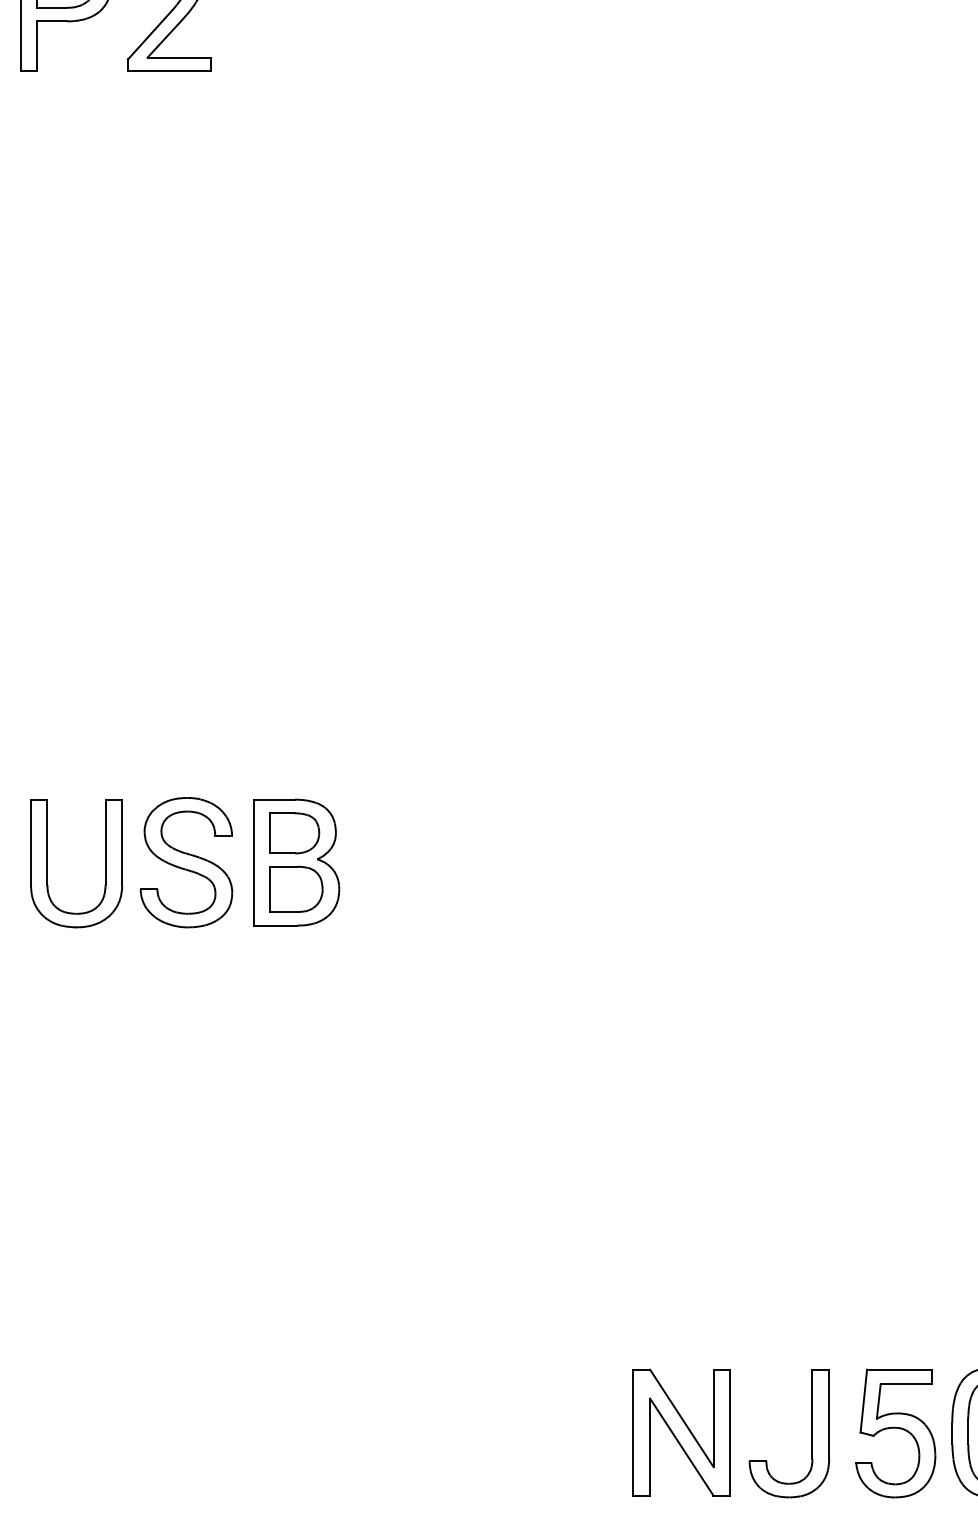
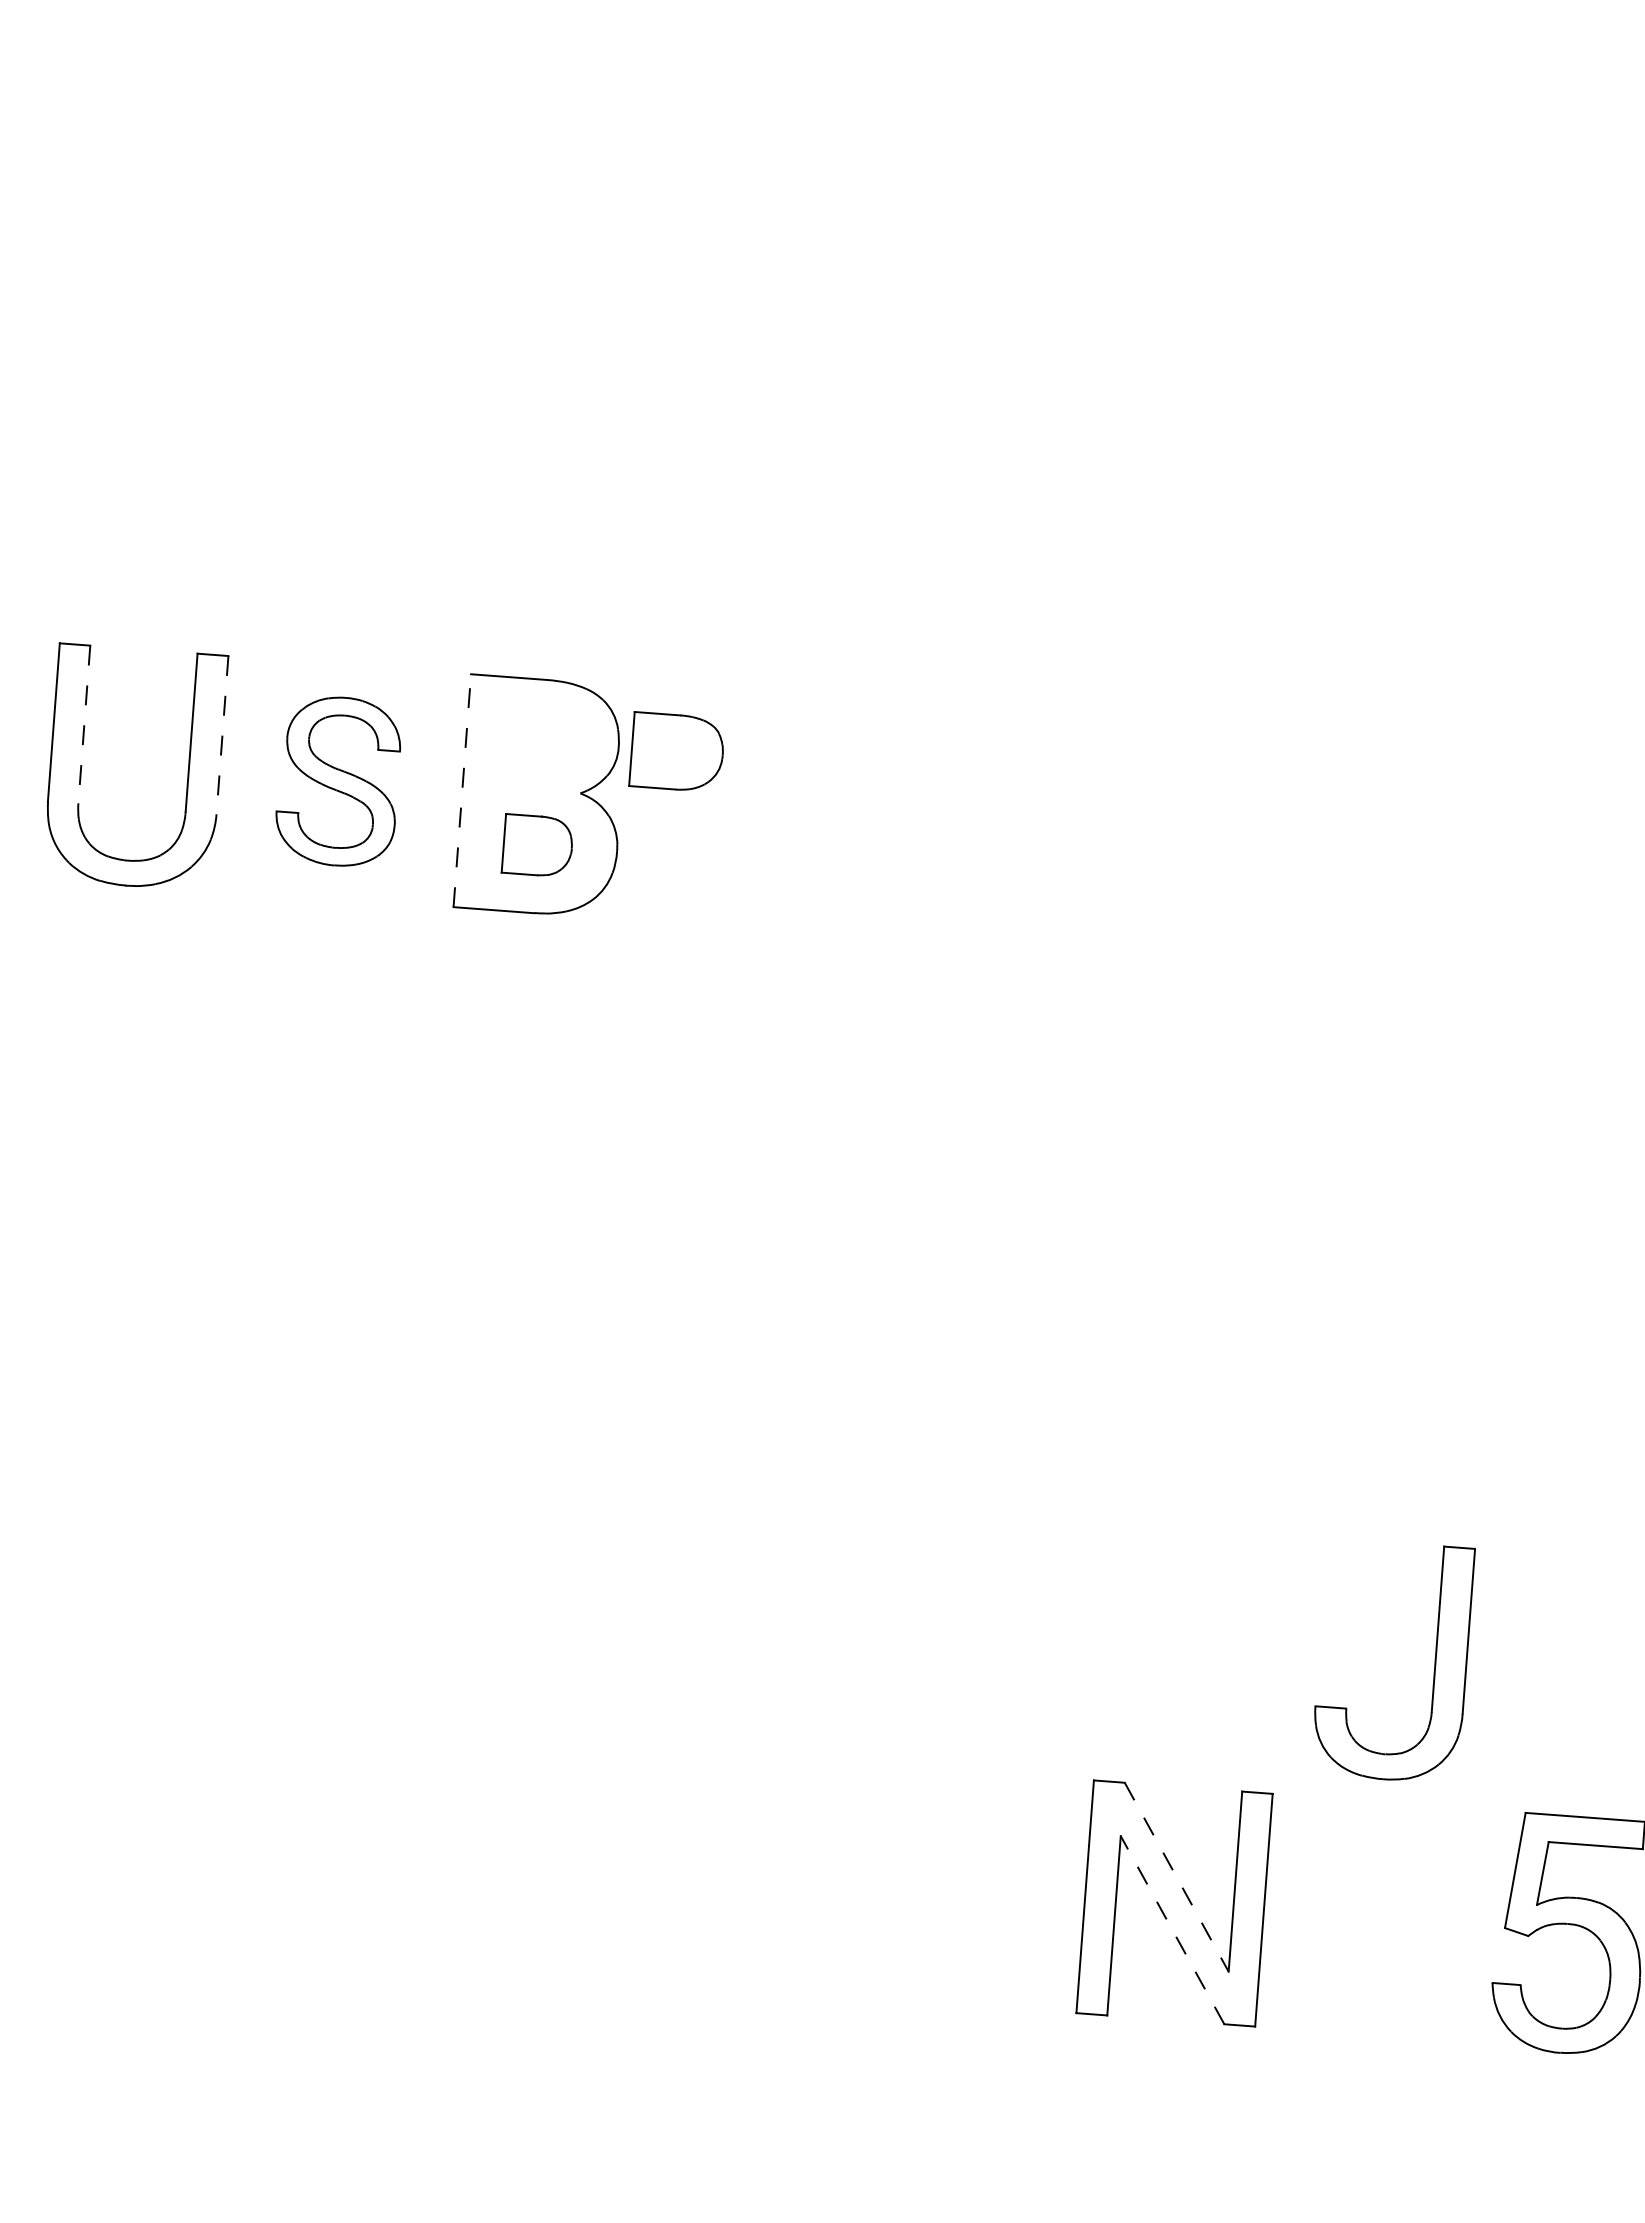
part: (294, 833) -> (677, 752), moved
line: (47, 842) -> (84, 724), solid -> dashed
line: (122, 842) -> (223, 735), solid -> dashed
part: (186, 862) -> (338, 781), size x0.7
line: (253, 862) -> (462, 790), solid -> dashed
part: (296, 888) -> (538, 844), size x0.7
line: (682, 1418) -> (1177, 1877), solid -> dashed
part: (811, 1433) -> (1433, 1664), moved
line: (681, 1447) -> (1171, 1930), solid -> dashed

